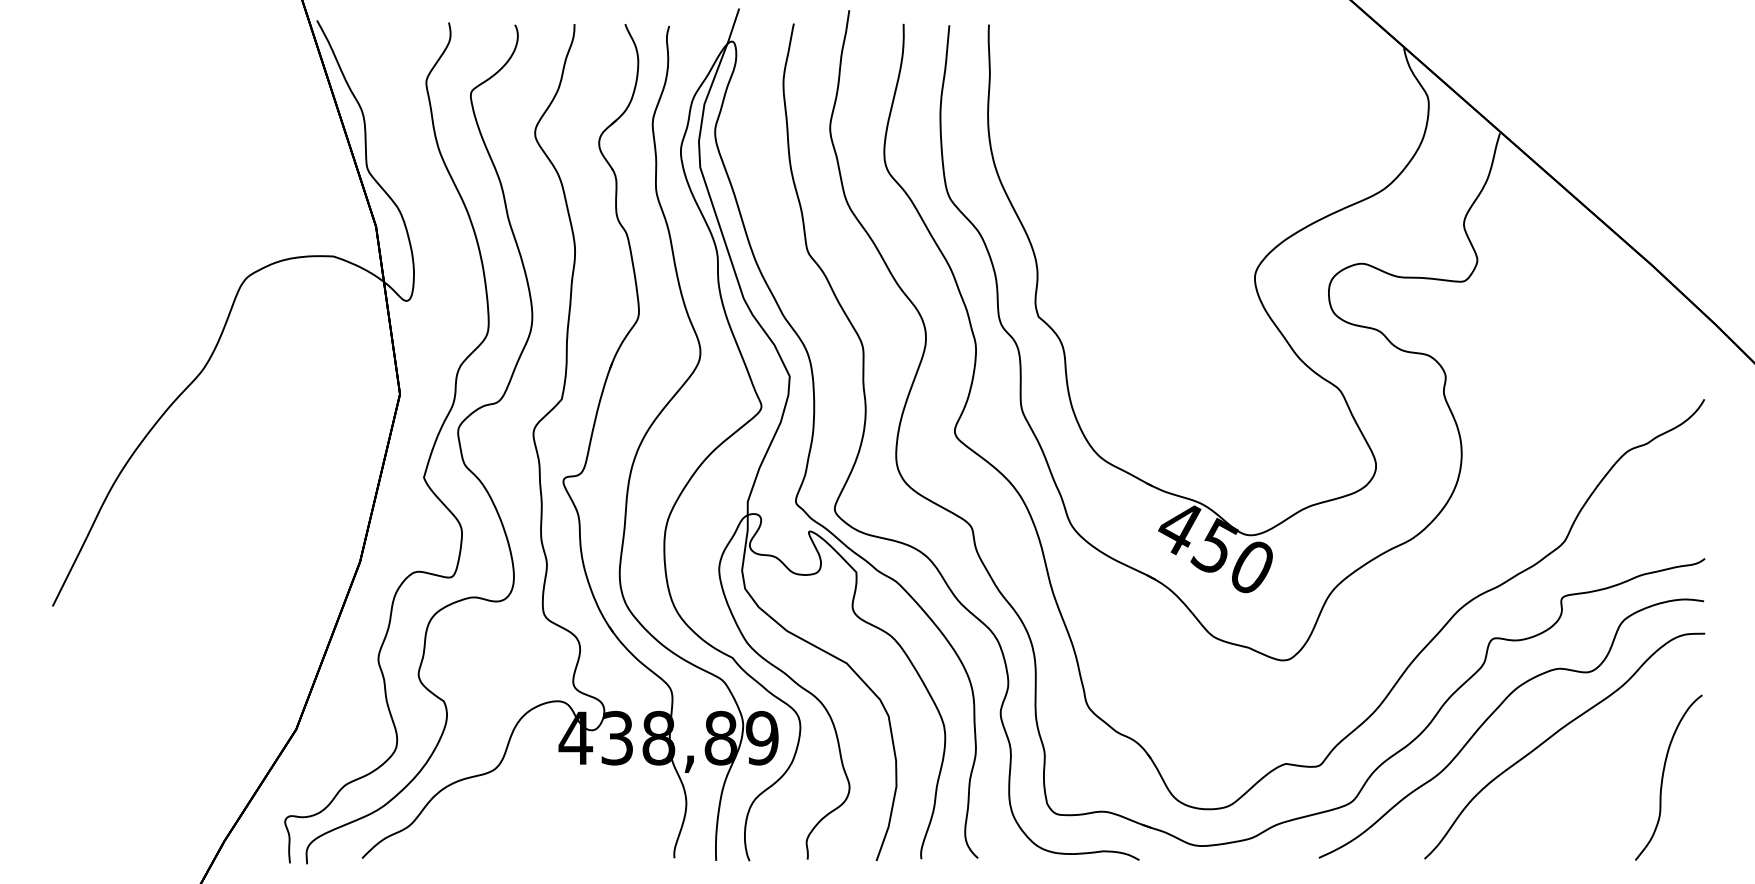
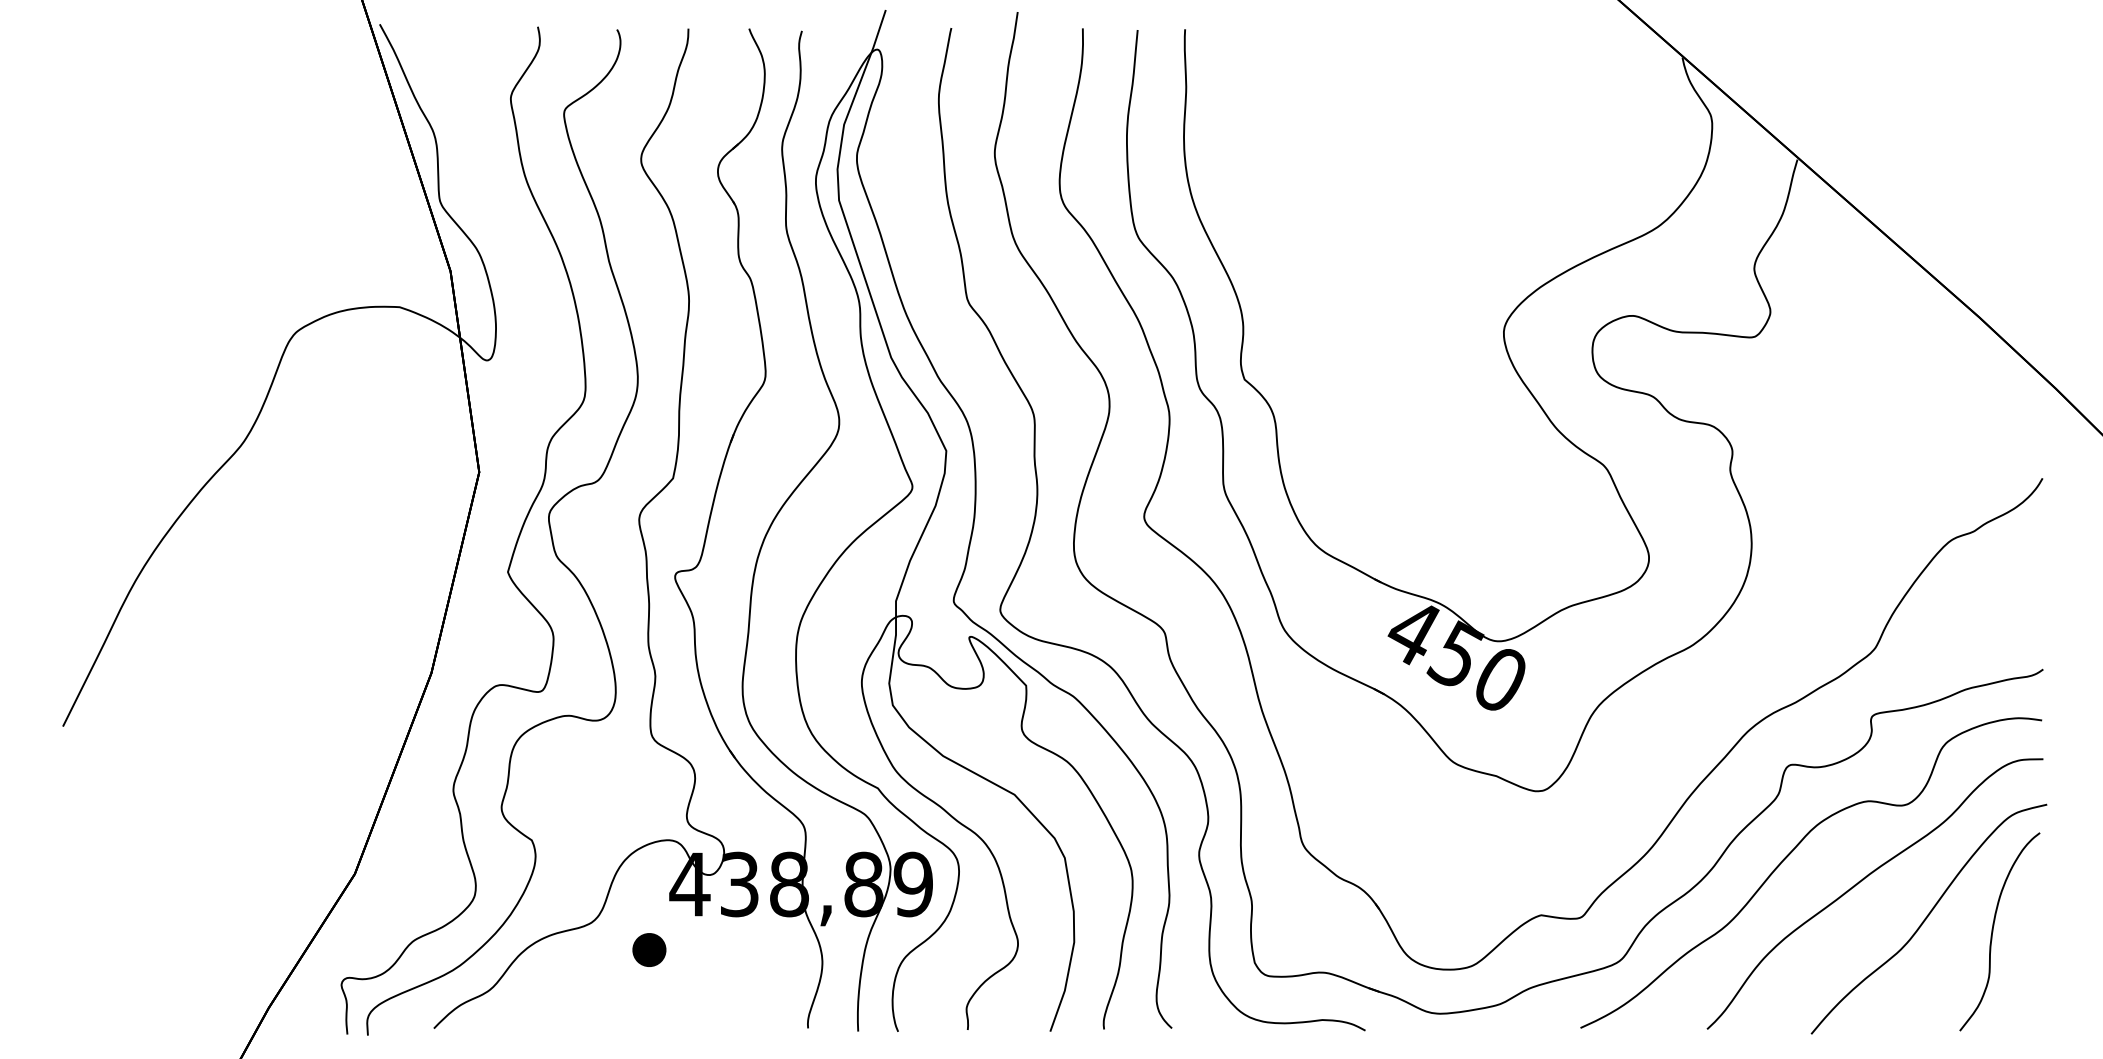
curve: (1608, 766) -> (1927, 918), added
part: (542, 792) -> (649, 949), added

